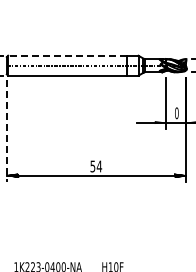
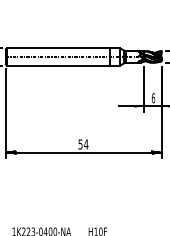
line: (66, 55) -> (57, 48), dashed -> solid
text: (176, 112) -> (153, 97), 0 -> 6
line: (6, 131) -> (5, 114), dashed -> solid

